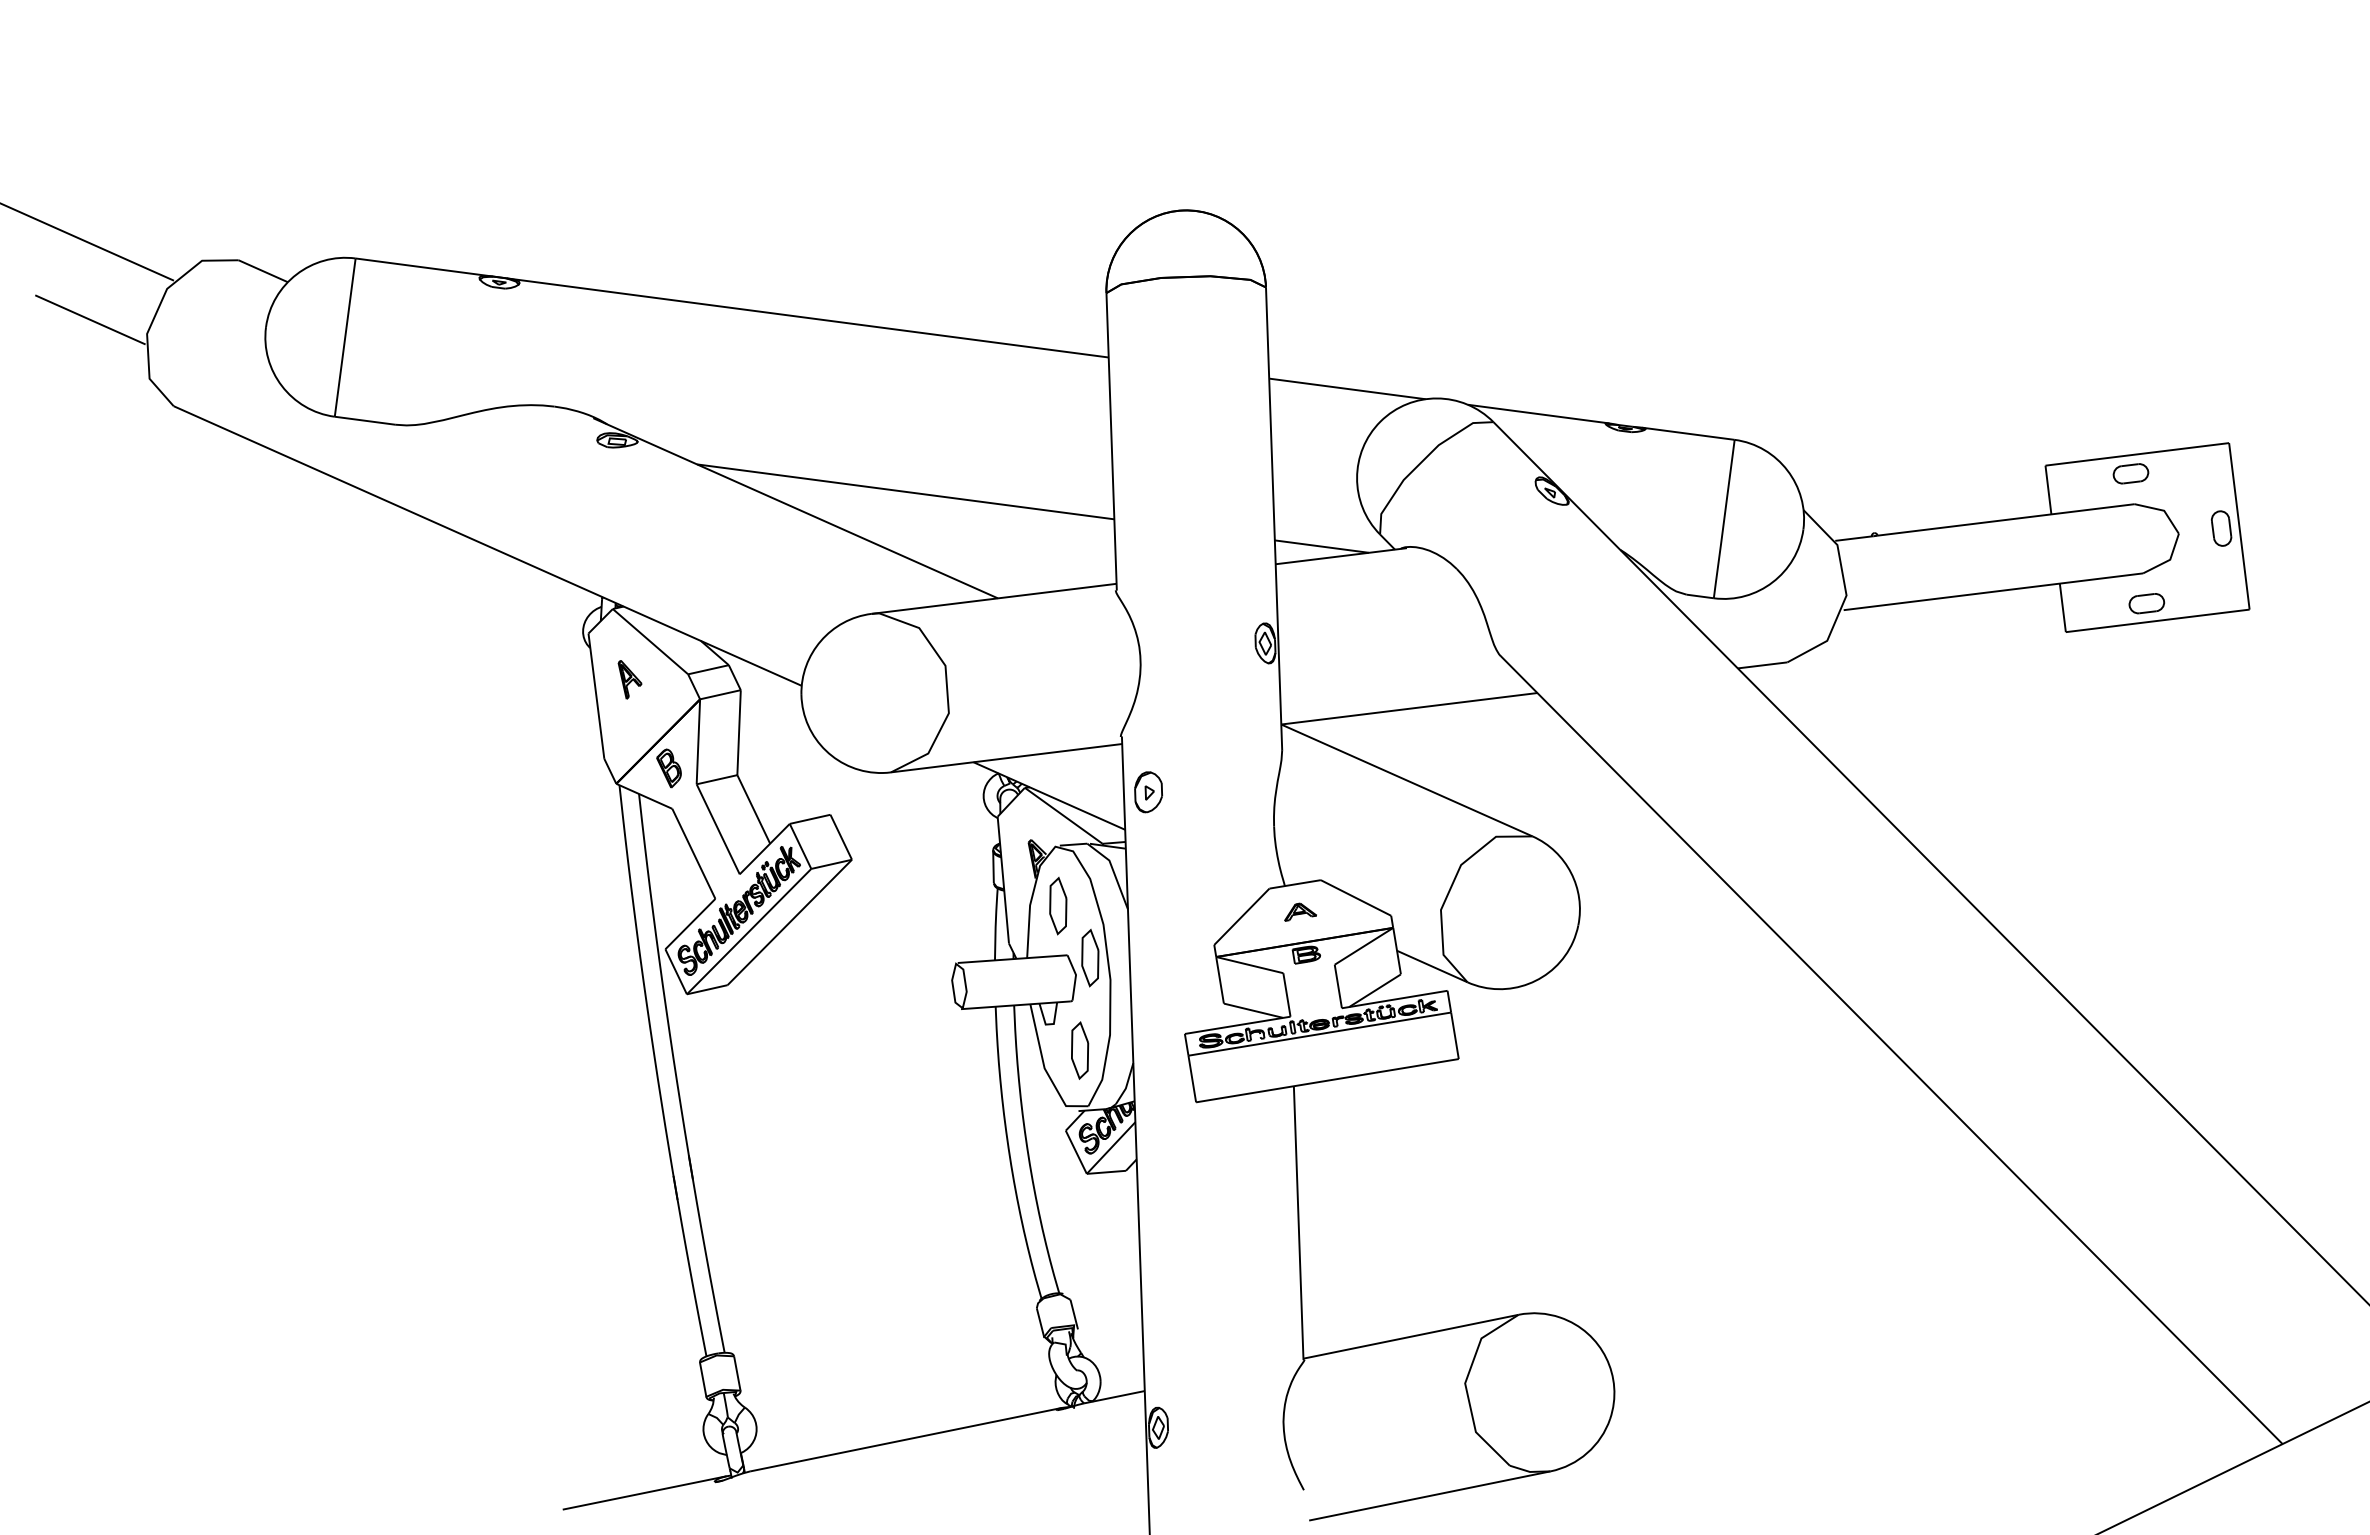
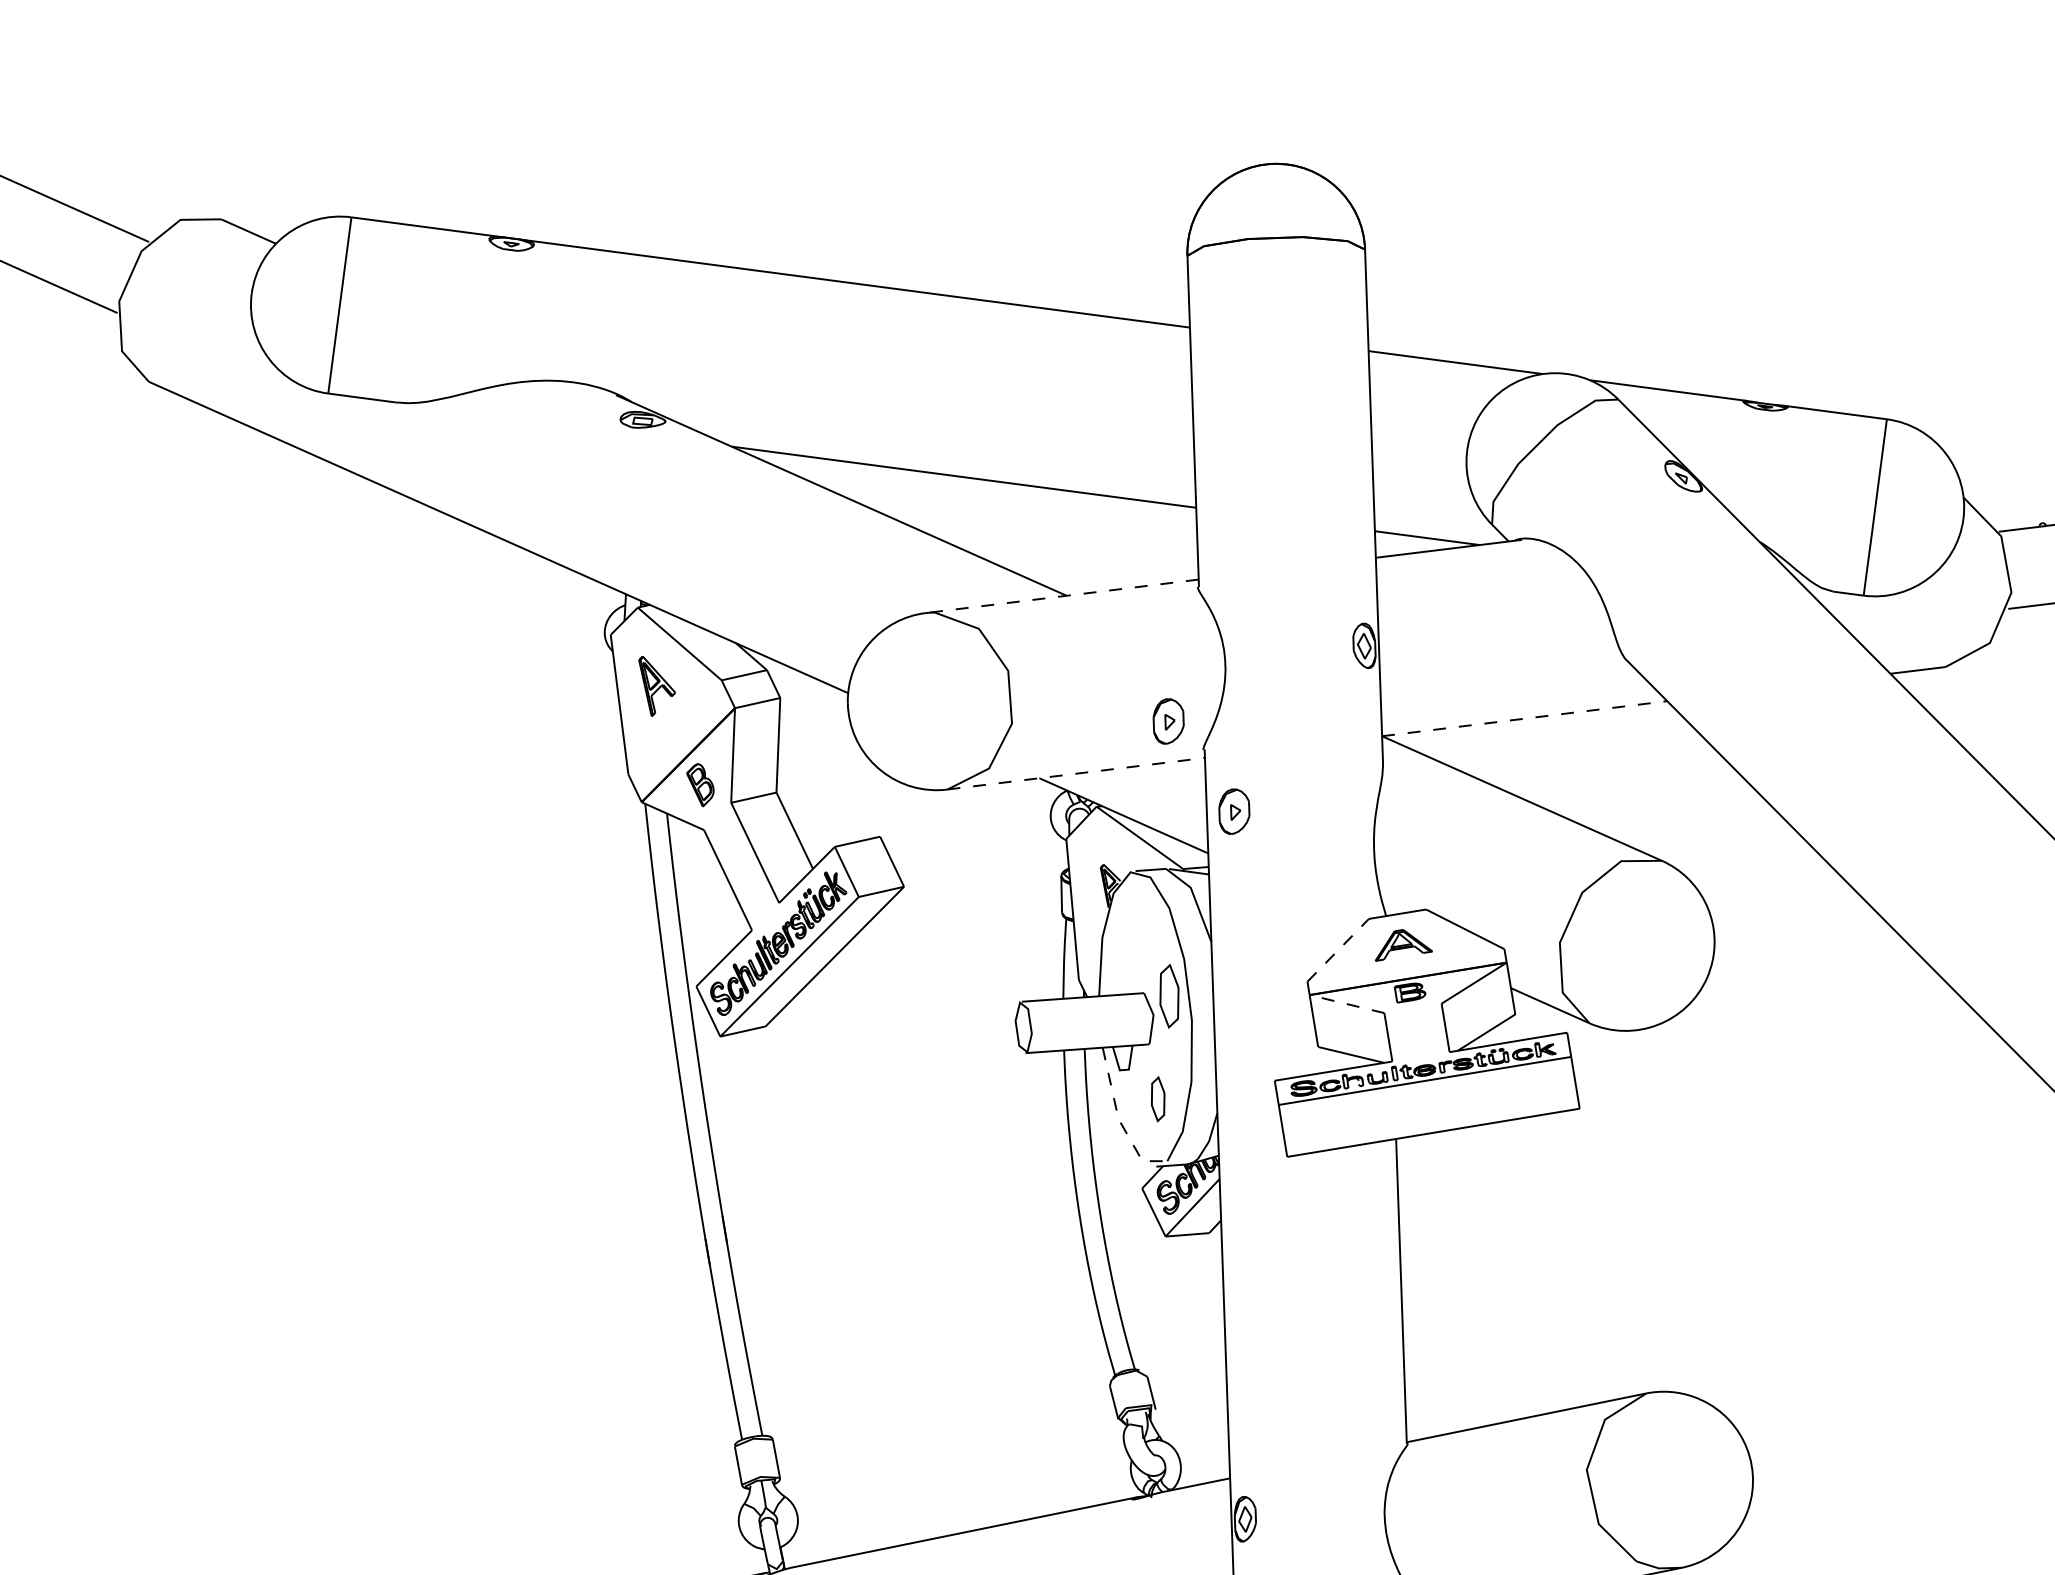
line: (993, 598) -> (1061, 595), solid -> dashed
part: (629, 679) -> (656, 686), size x1.4
line: (1409, 708) -> (1524, 718), solid -> dashed
part: (1089, 711) -> (1168, 721), added
line: (1007, 758) -> (1077, 774), solid -> dashed
part: (1058, 905) -> (1134, 937), removed
part: (1300, 911) -> (1403, 944), size x1.6
line: (1242, 916) -> (1338, 949), solid -> dashed
line: (1249, 965) -> (1346, 1004), solid -> dashed
part: (1080, 1050) -> (1158, 1099), size x0.7
line: (1045, 1069) -> (1119, 1120), solid -> dashed

